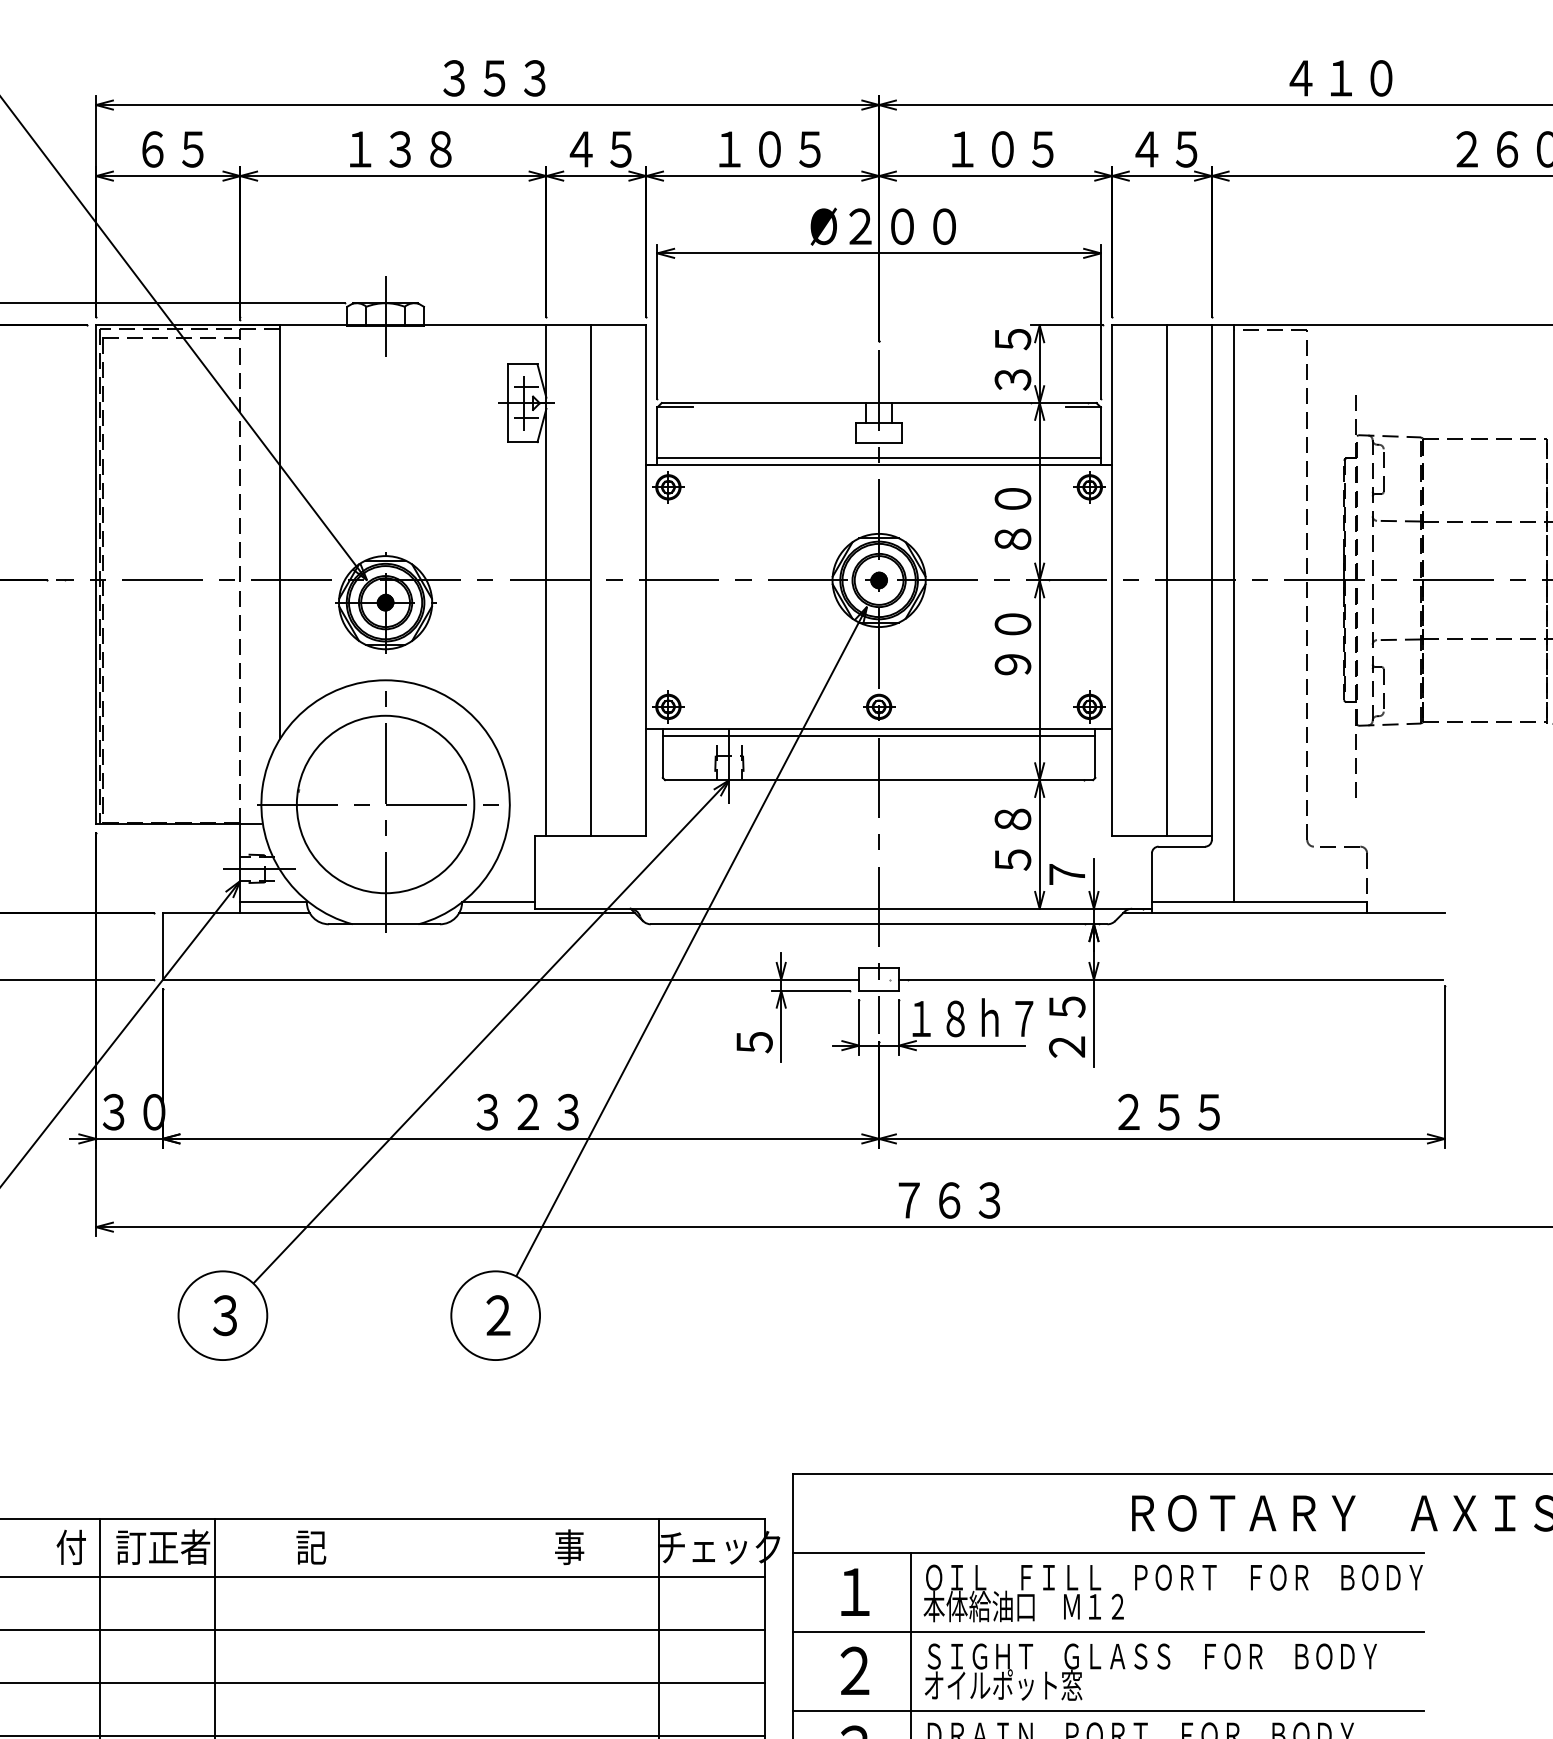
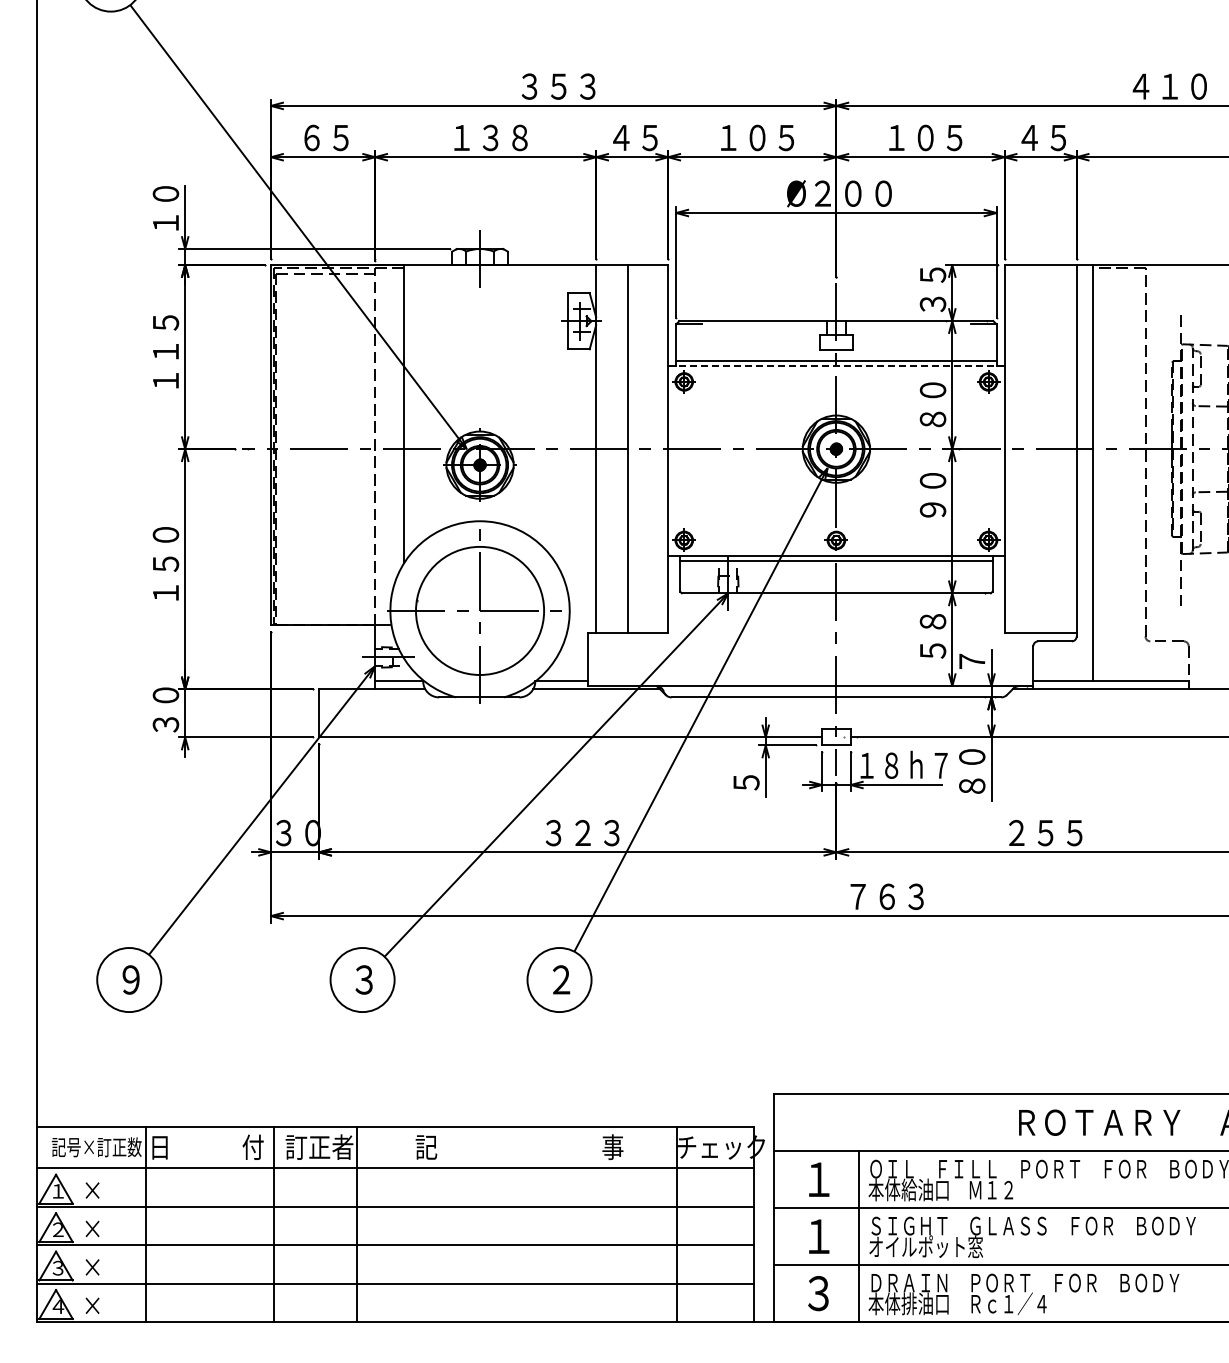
line: (879, 464) -> (836, 365), solid -> dashed
line: (1167, 580) -> (1044, 449), removed
text: (1067, 1026) -> (972, 771), ２５ -> ８０
text: (854, 1670) -> (818, 1236), ２ -> １

